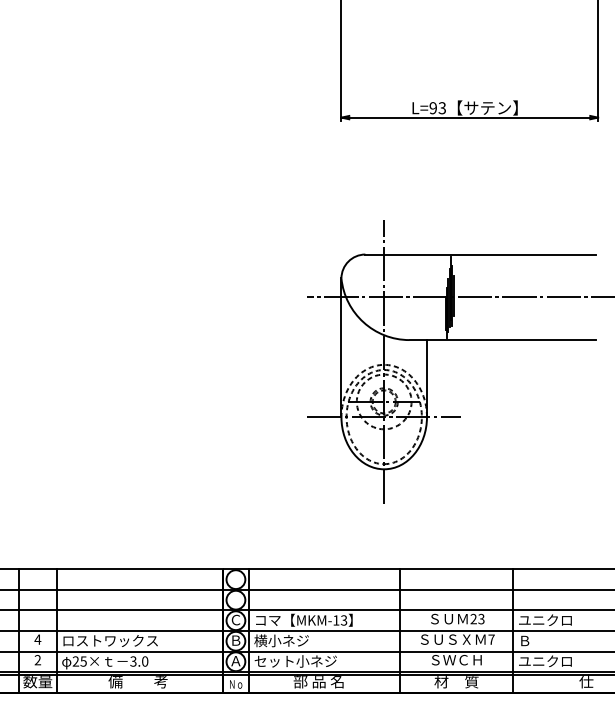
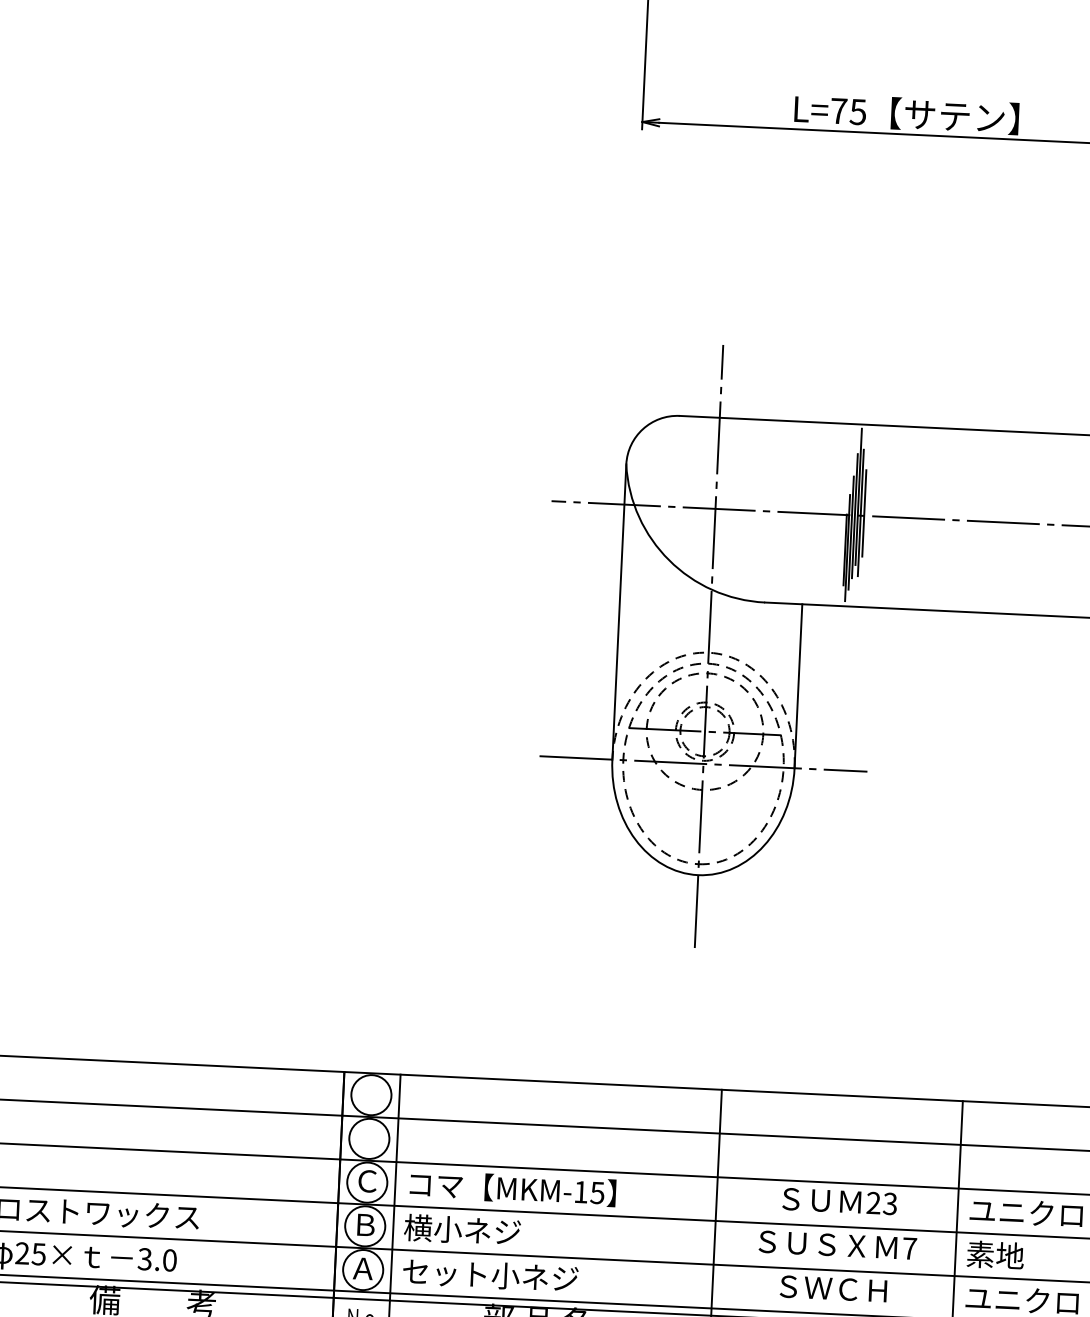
text: (437, 108) -> (847, 112), L=93 -> L=75
text: (344, 619) -> (598, 1190), MKM-13 -> MKM-15
text: (531, 640) -> (994, 1254), Ｂ -> 素地

